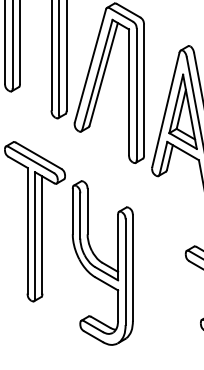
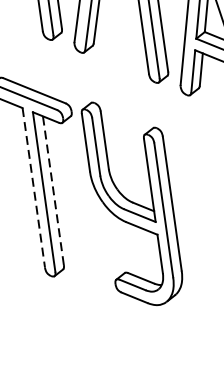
line: (27, 230) -> (33, 187), solid -> dashed
line: (42, 235) -> (53, 191), solid -> dashed
part: (102, 262) -> (132, 202), moved

